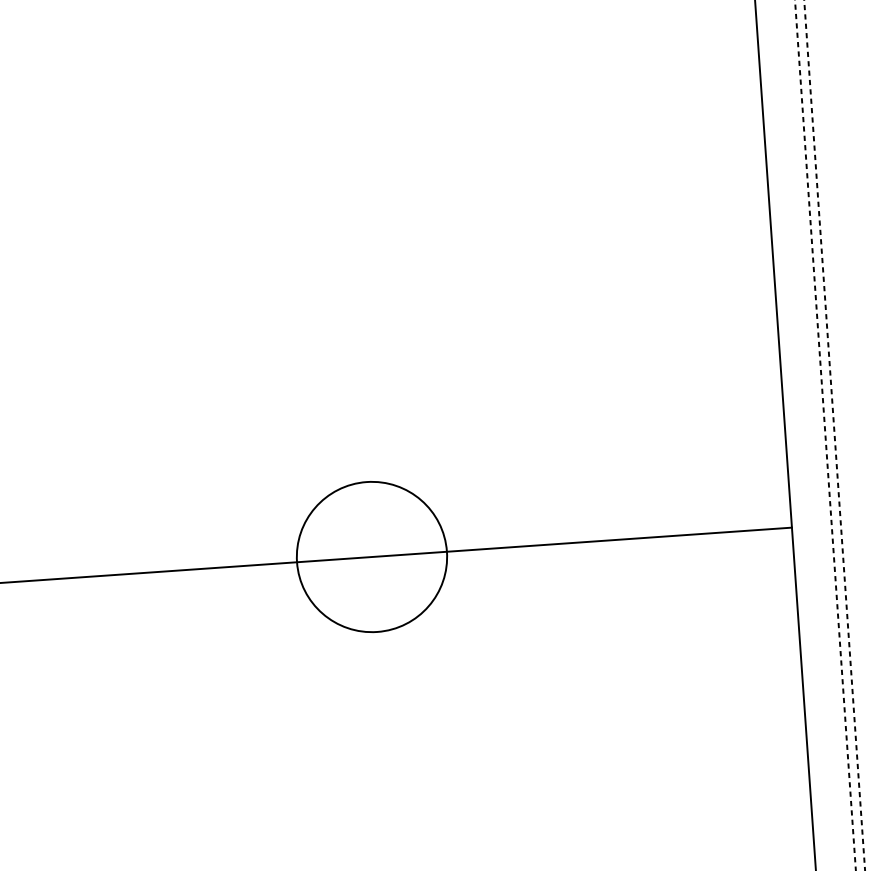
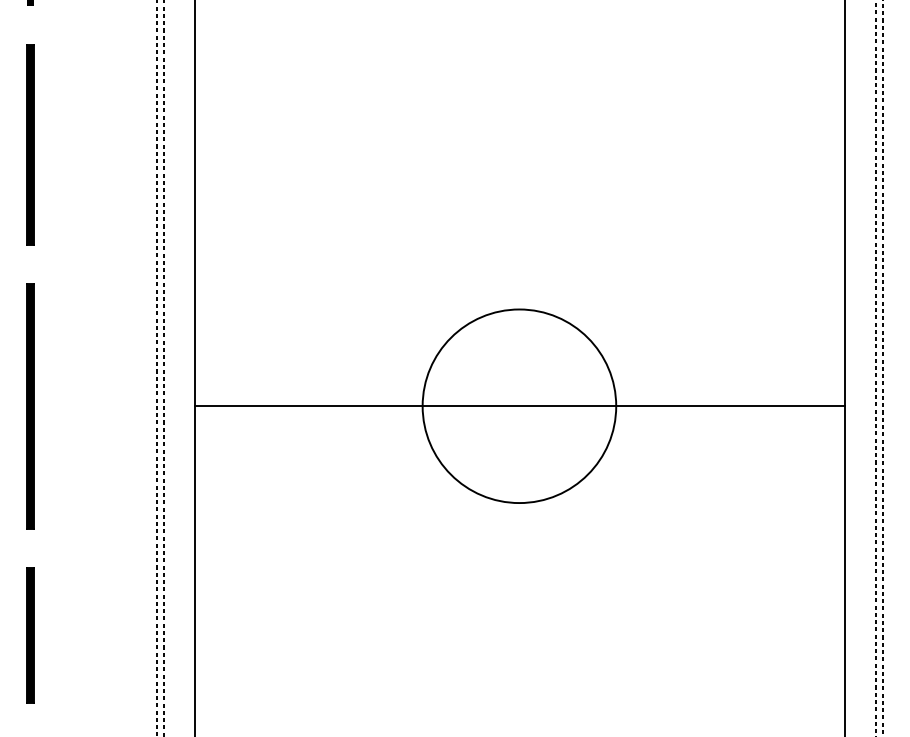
circle: (372, 557) -> (519, 406), size x1.67

